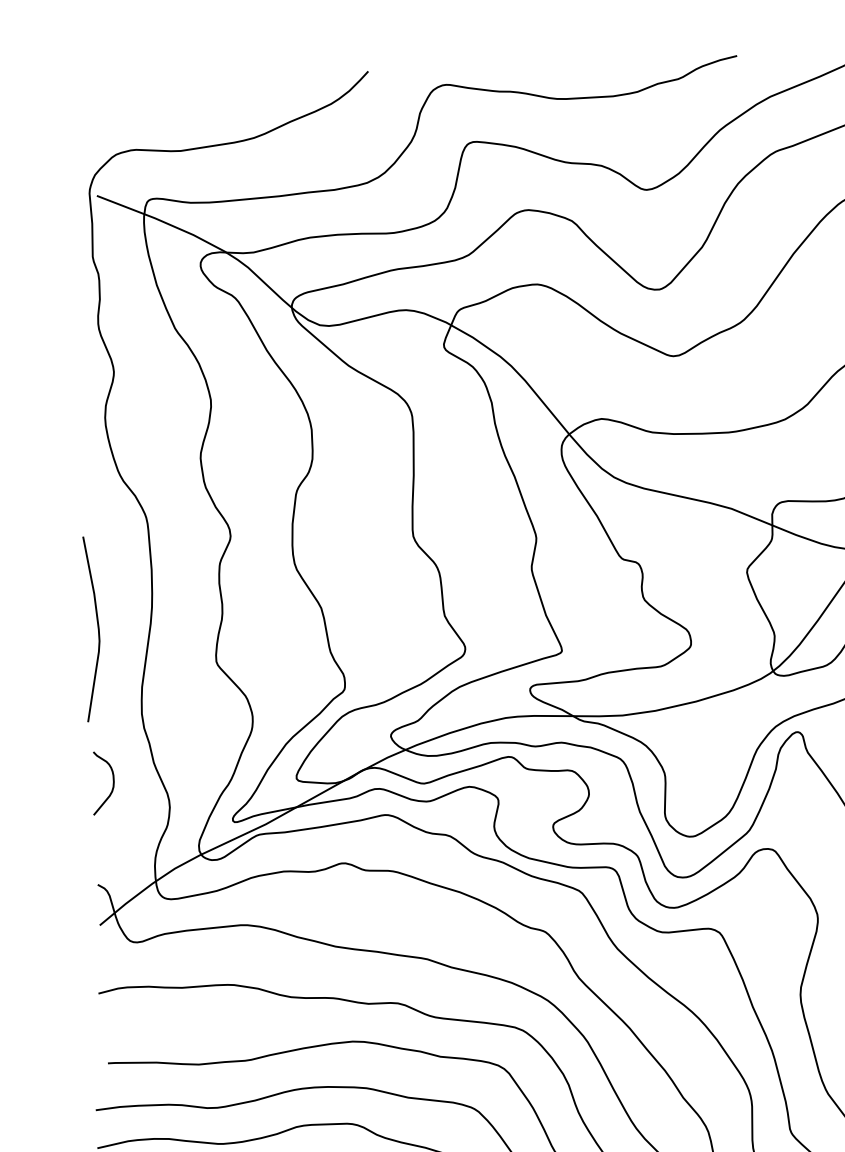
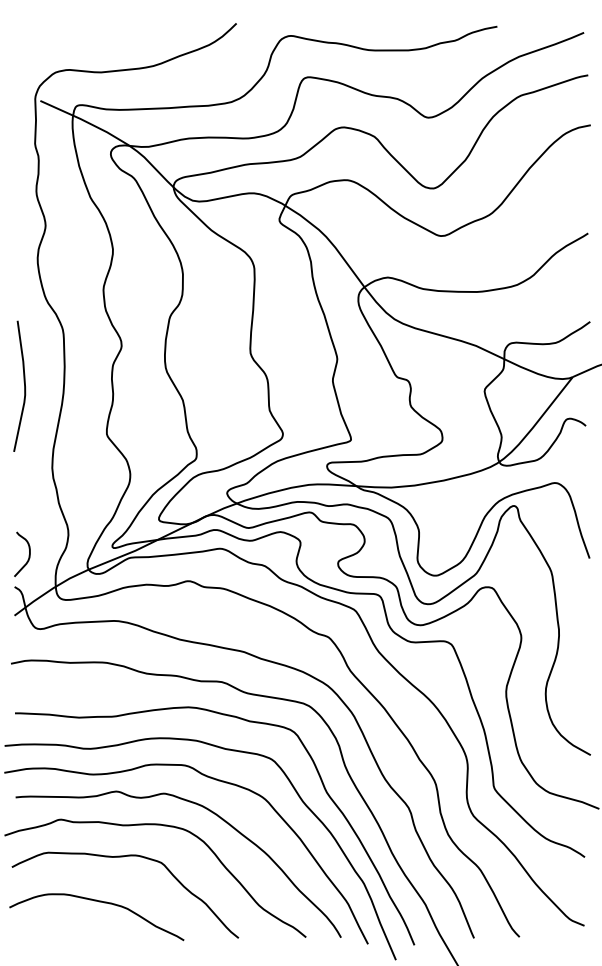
curve: (96, 623) -> (23, 382), moved
curve: (111, 784) -> (28, 555), moved

